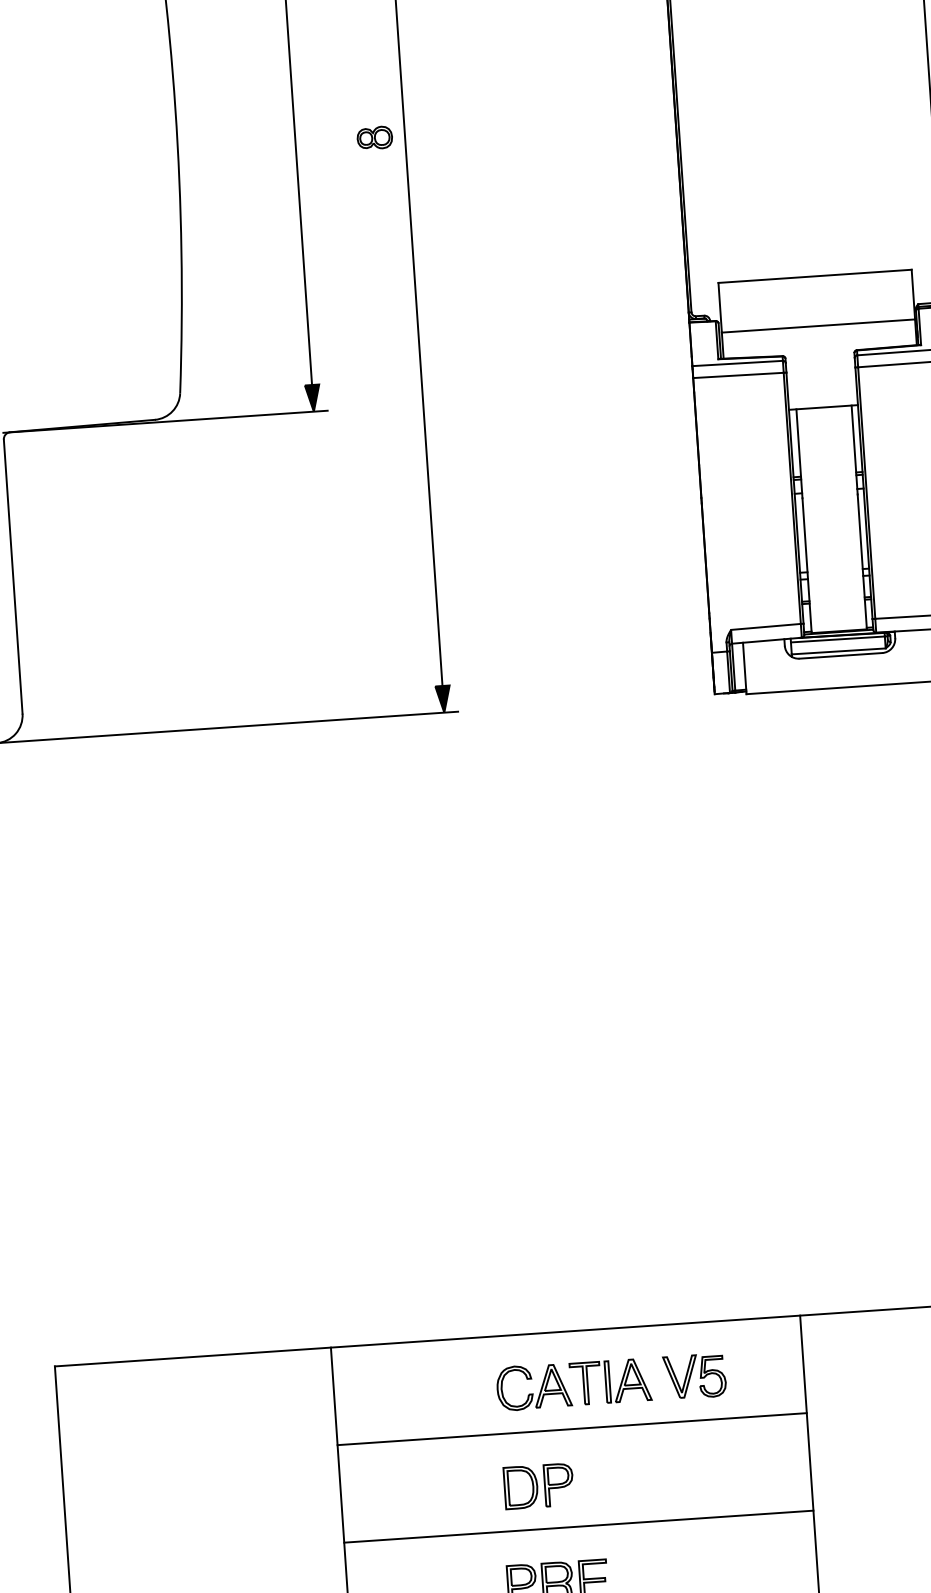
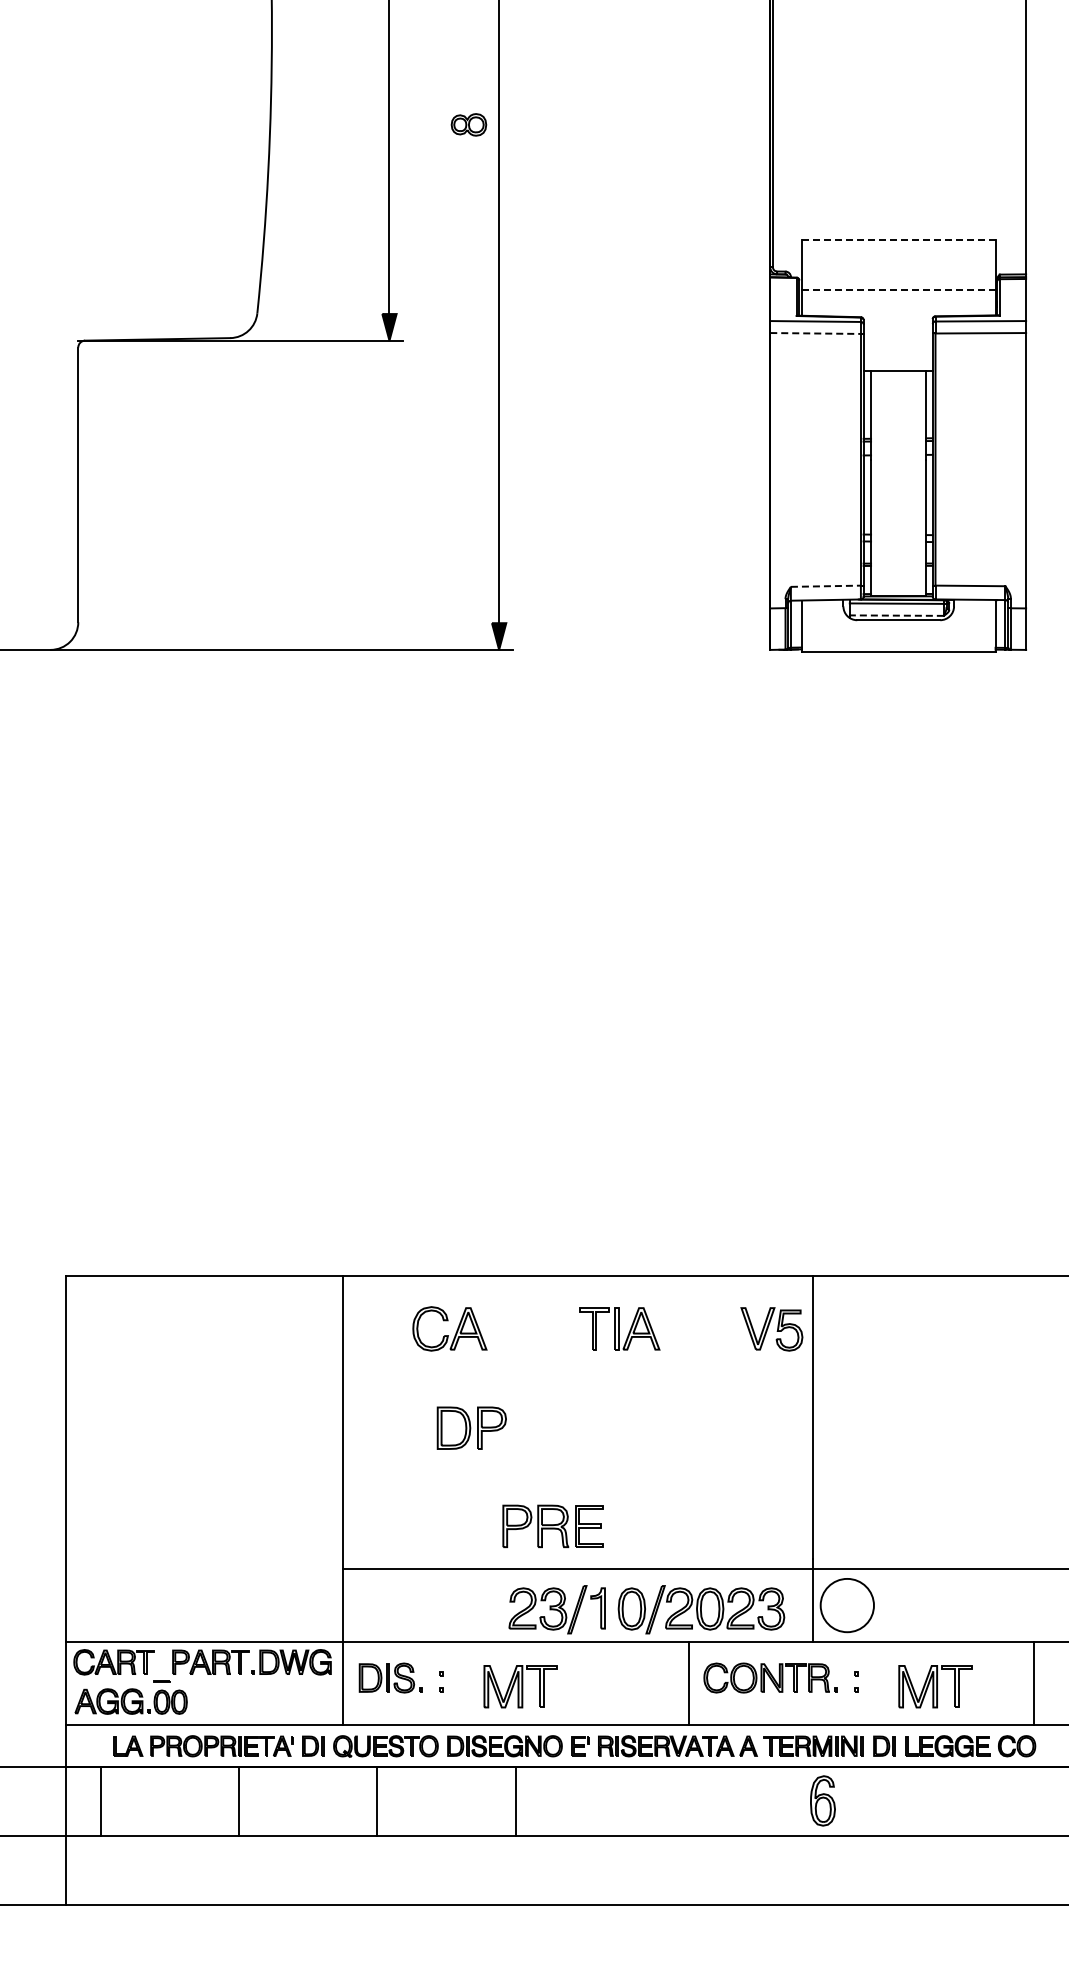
part: (374, 137) -> (468, 124), moved
line: (814, 276) -> (898, 239), solid -> dashed
line: (818, 325) -> (898, 289), solid -> dashed
line: (739, 375) -> (816, 333), solid -> dashed
line: (765, 627) -> (825, 586), solid -> dashed
line: (838, 651) -> (896, 615), solid -> dashed
part: (694, 1376) -> (771, 1329), moved
part: (532, 1379) -> (448, 1321), moved
line: (571, 1429) -> (577, 1373), removed
part: (538, 1485) -> (471, 1427), moved
line: (578, 1527) -> (577, 1471), removed

